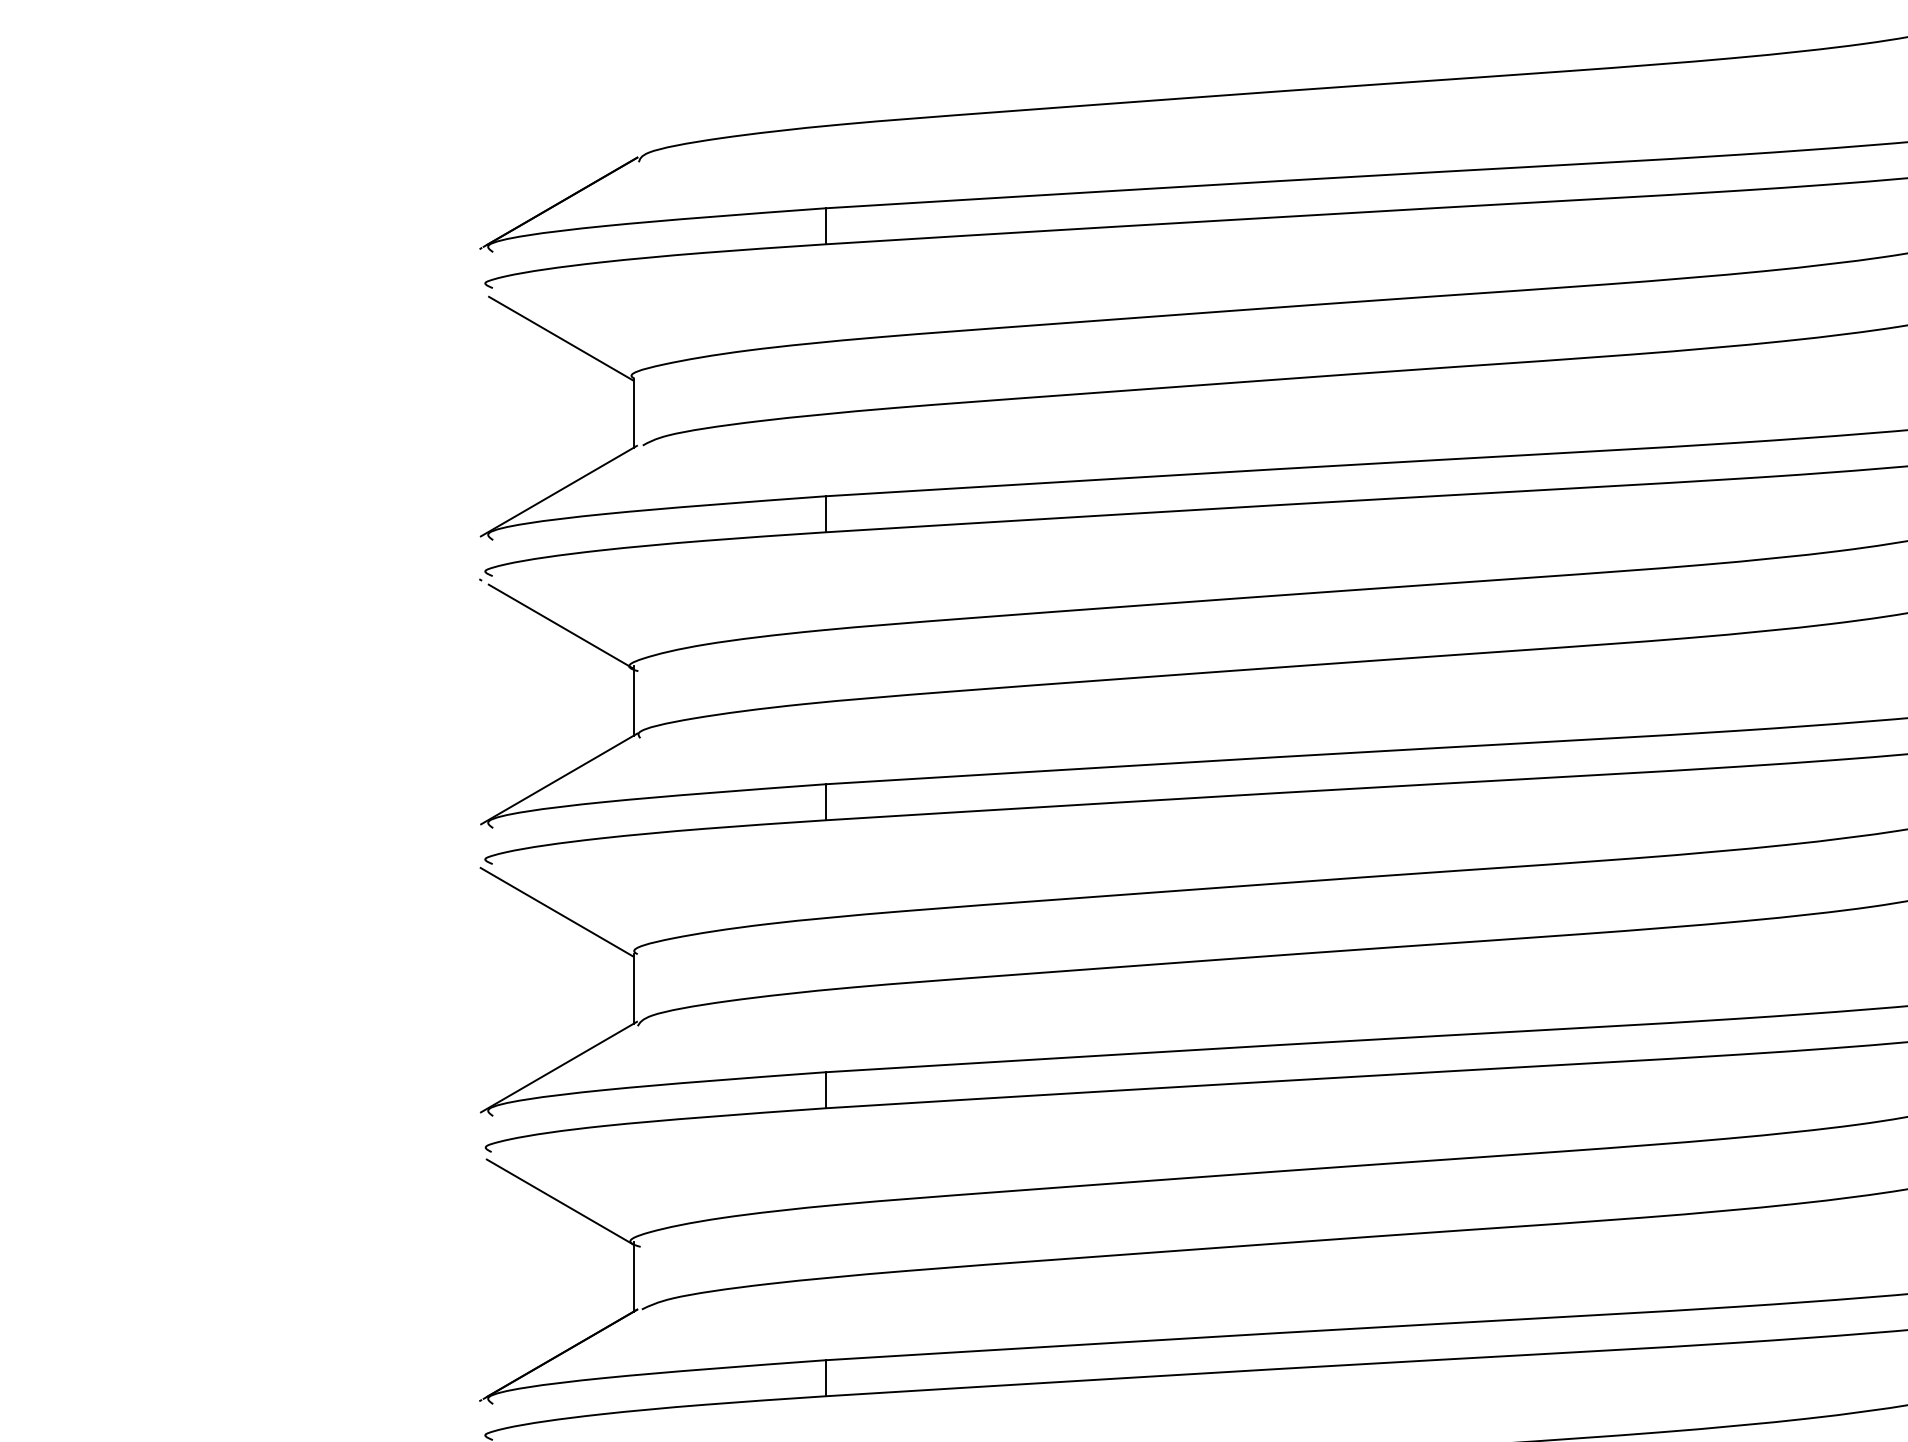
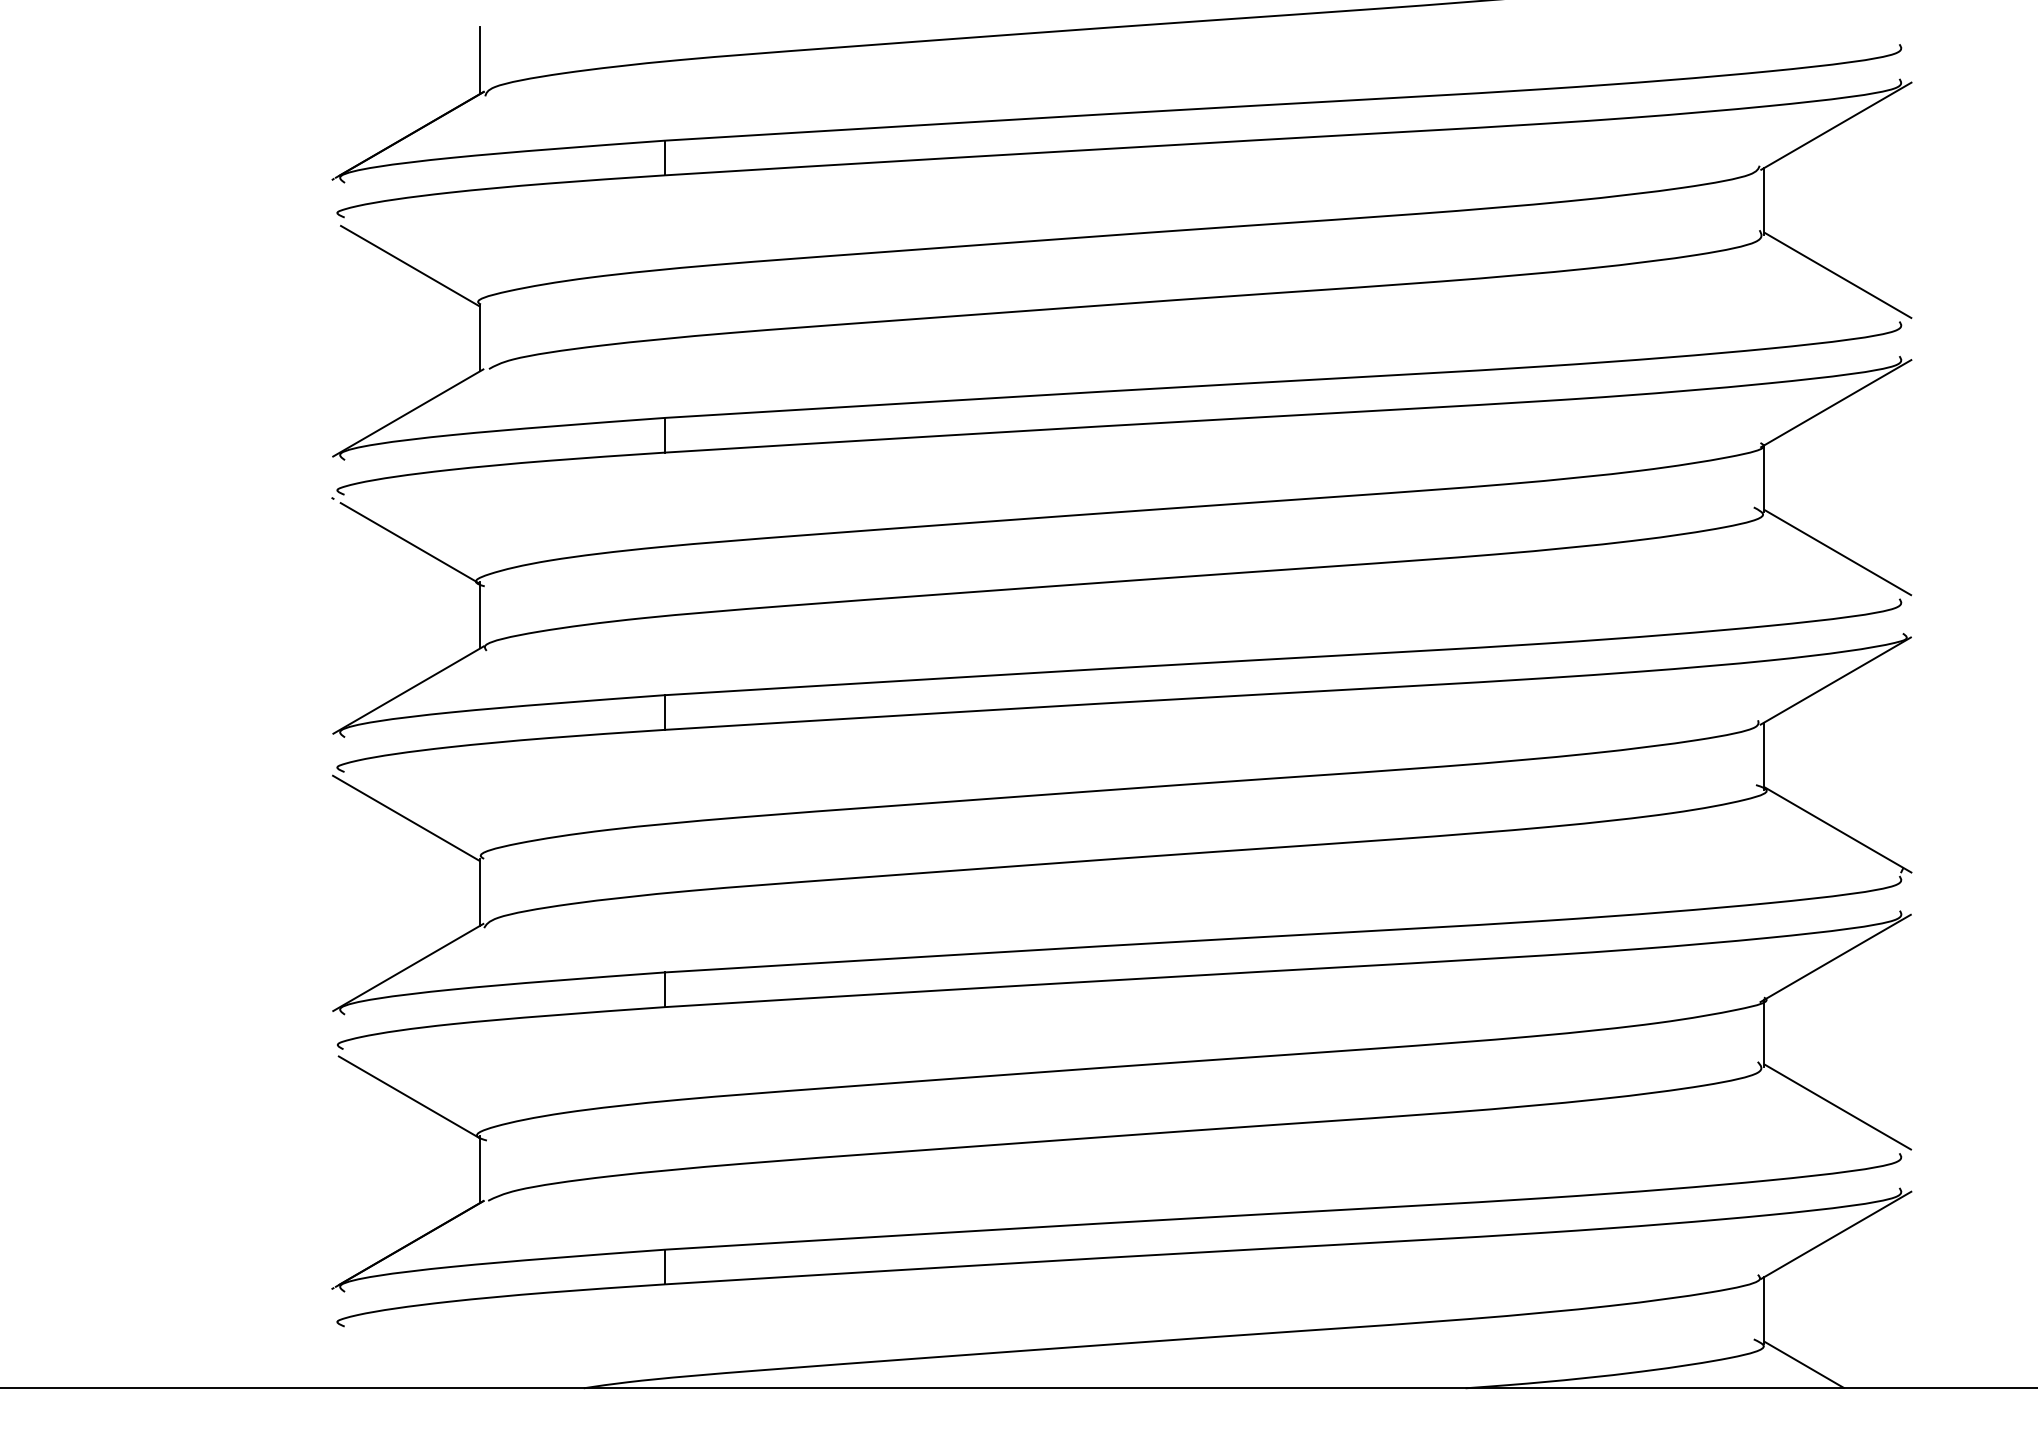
line: (633, 125) -> (480, 60), added

